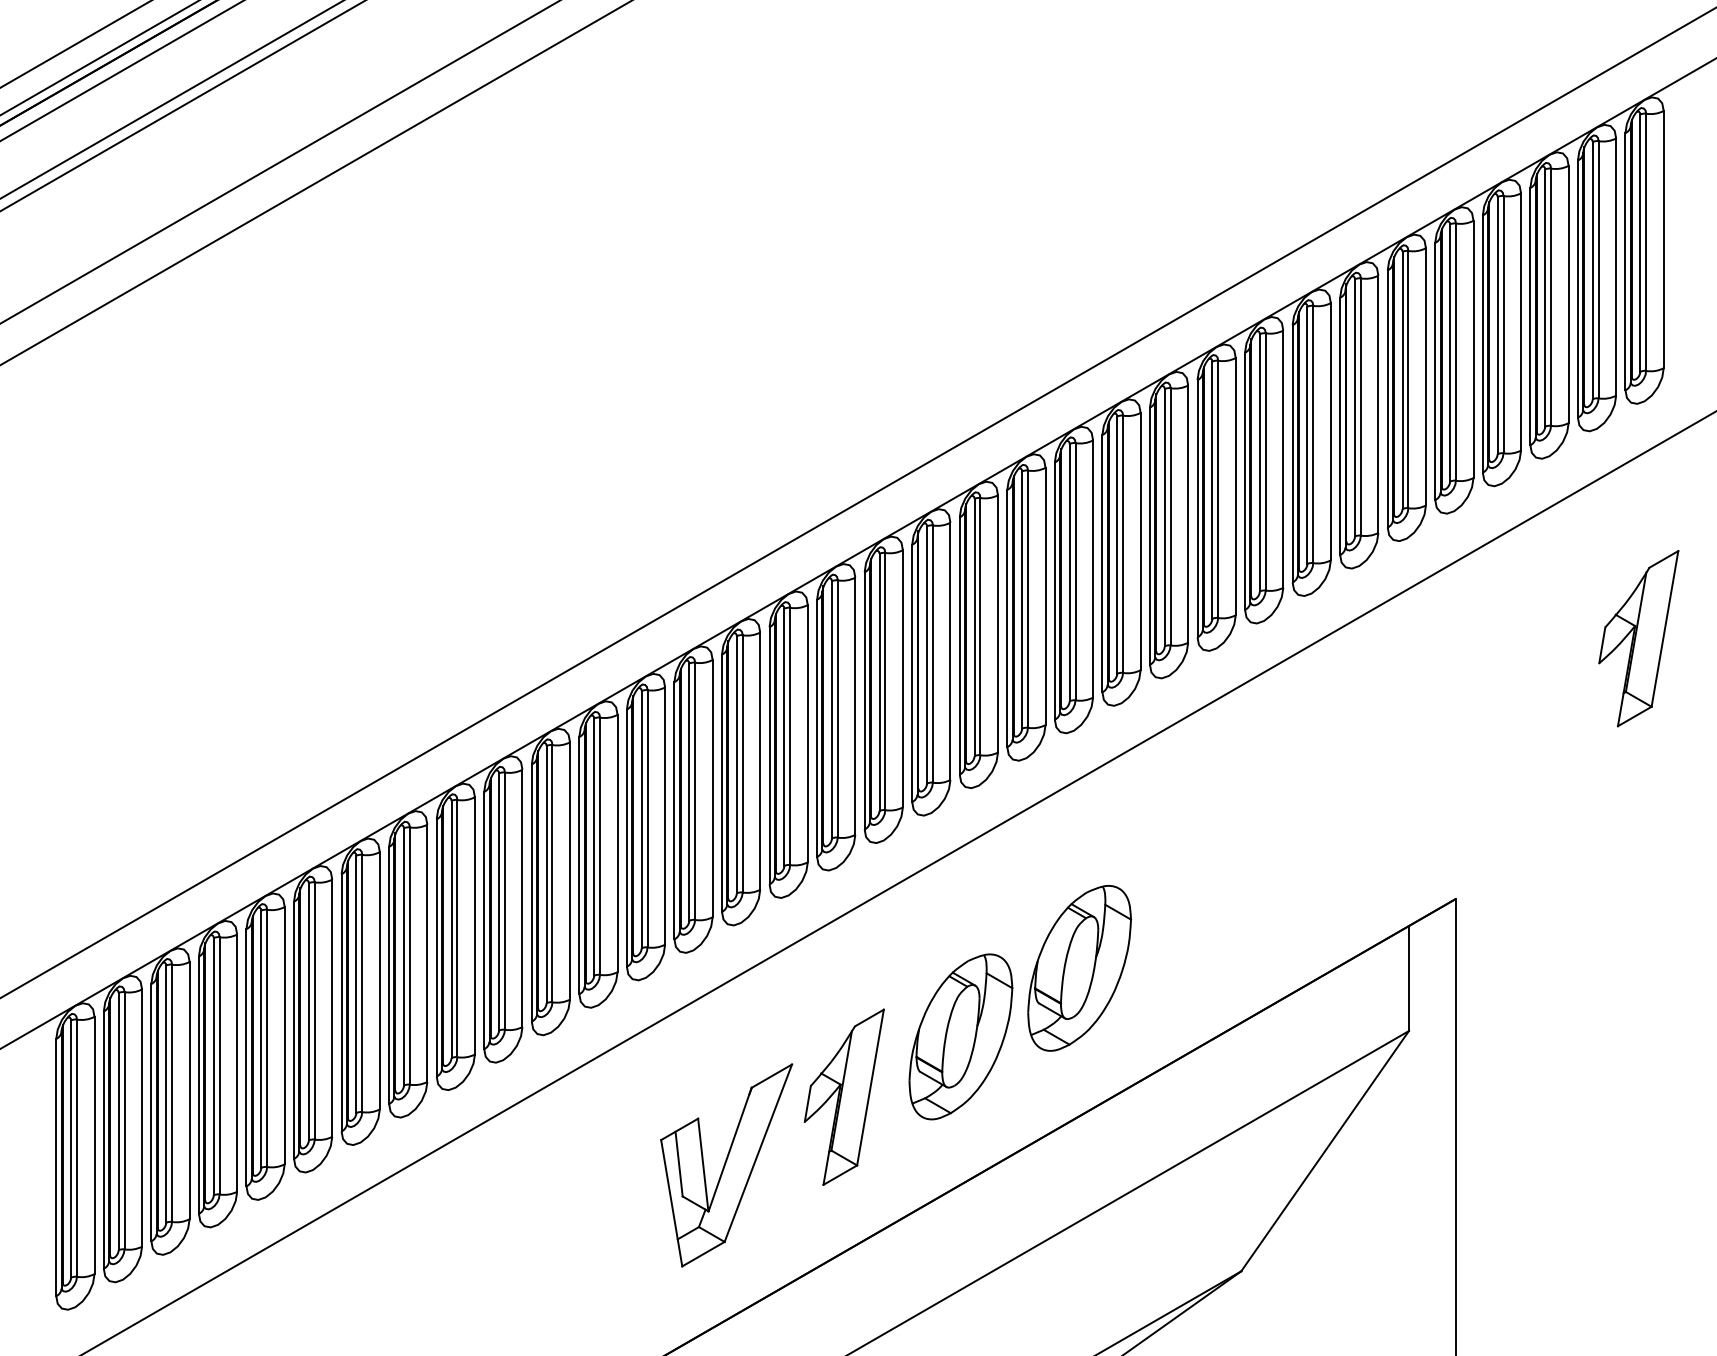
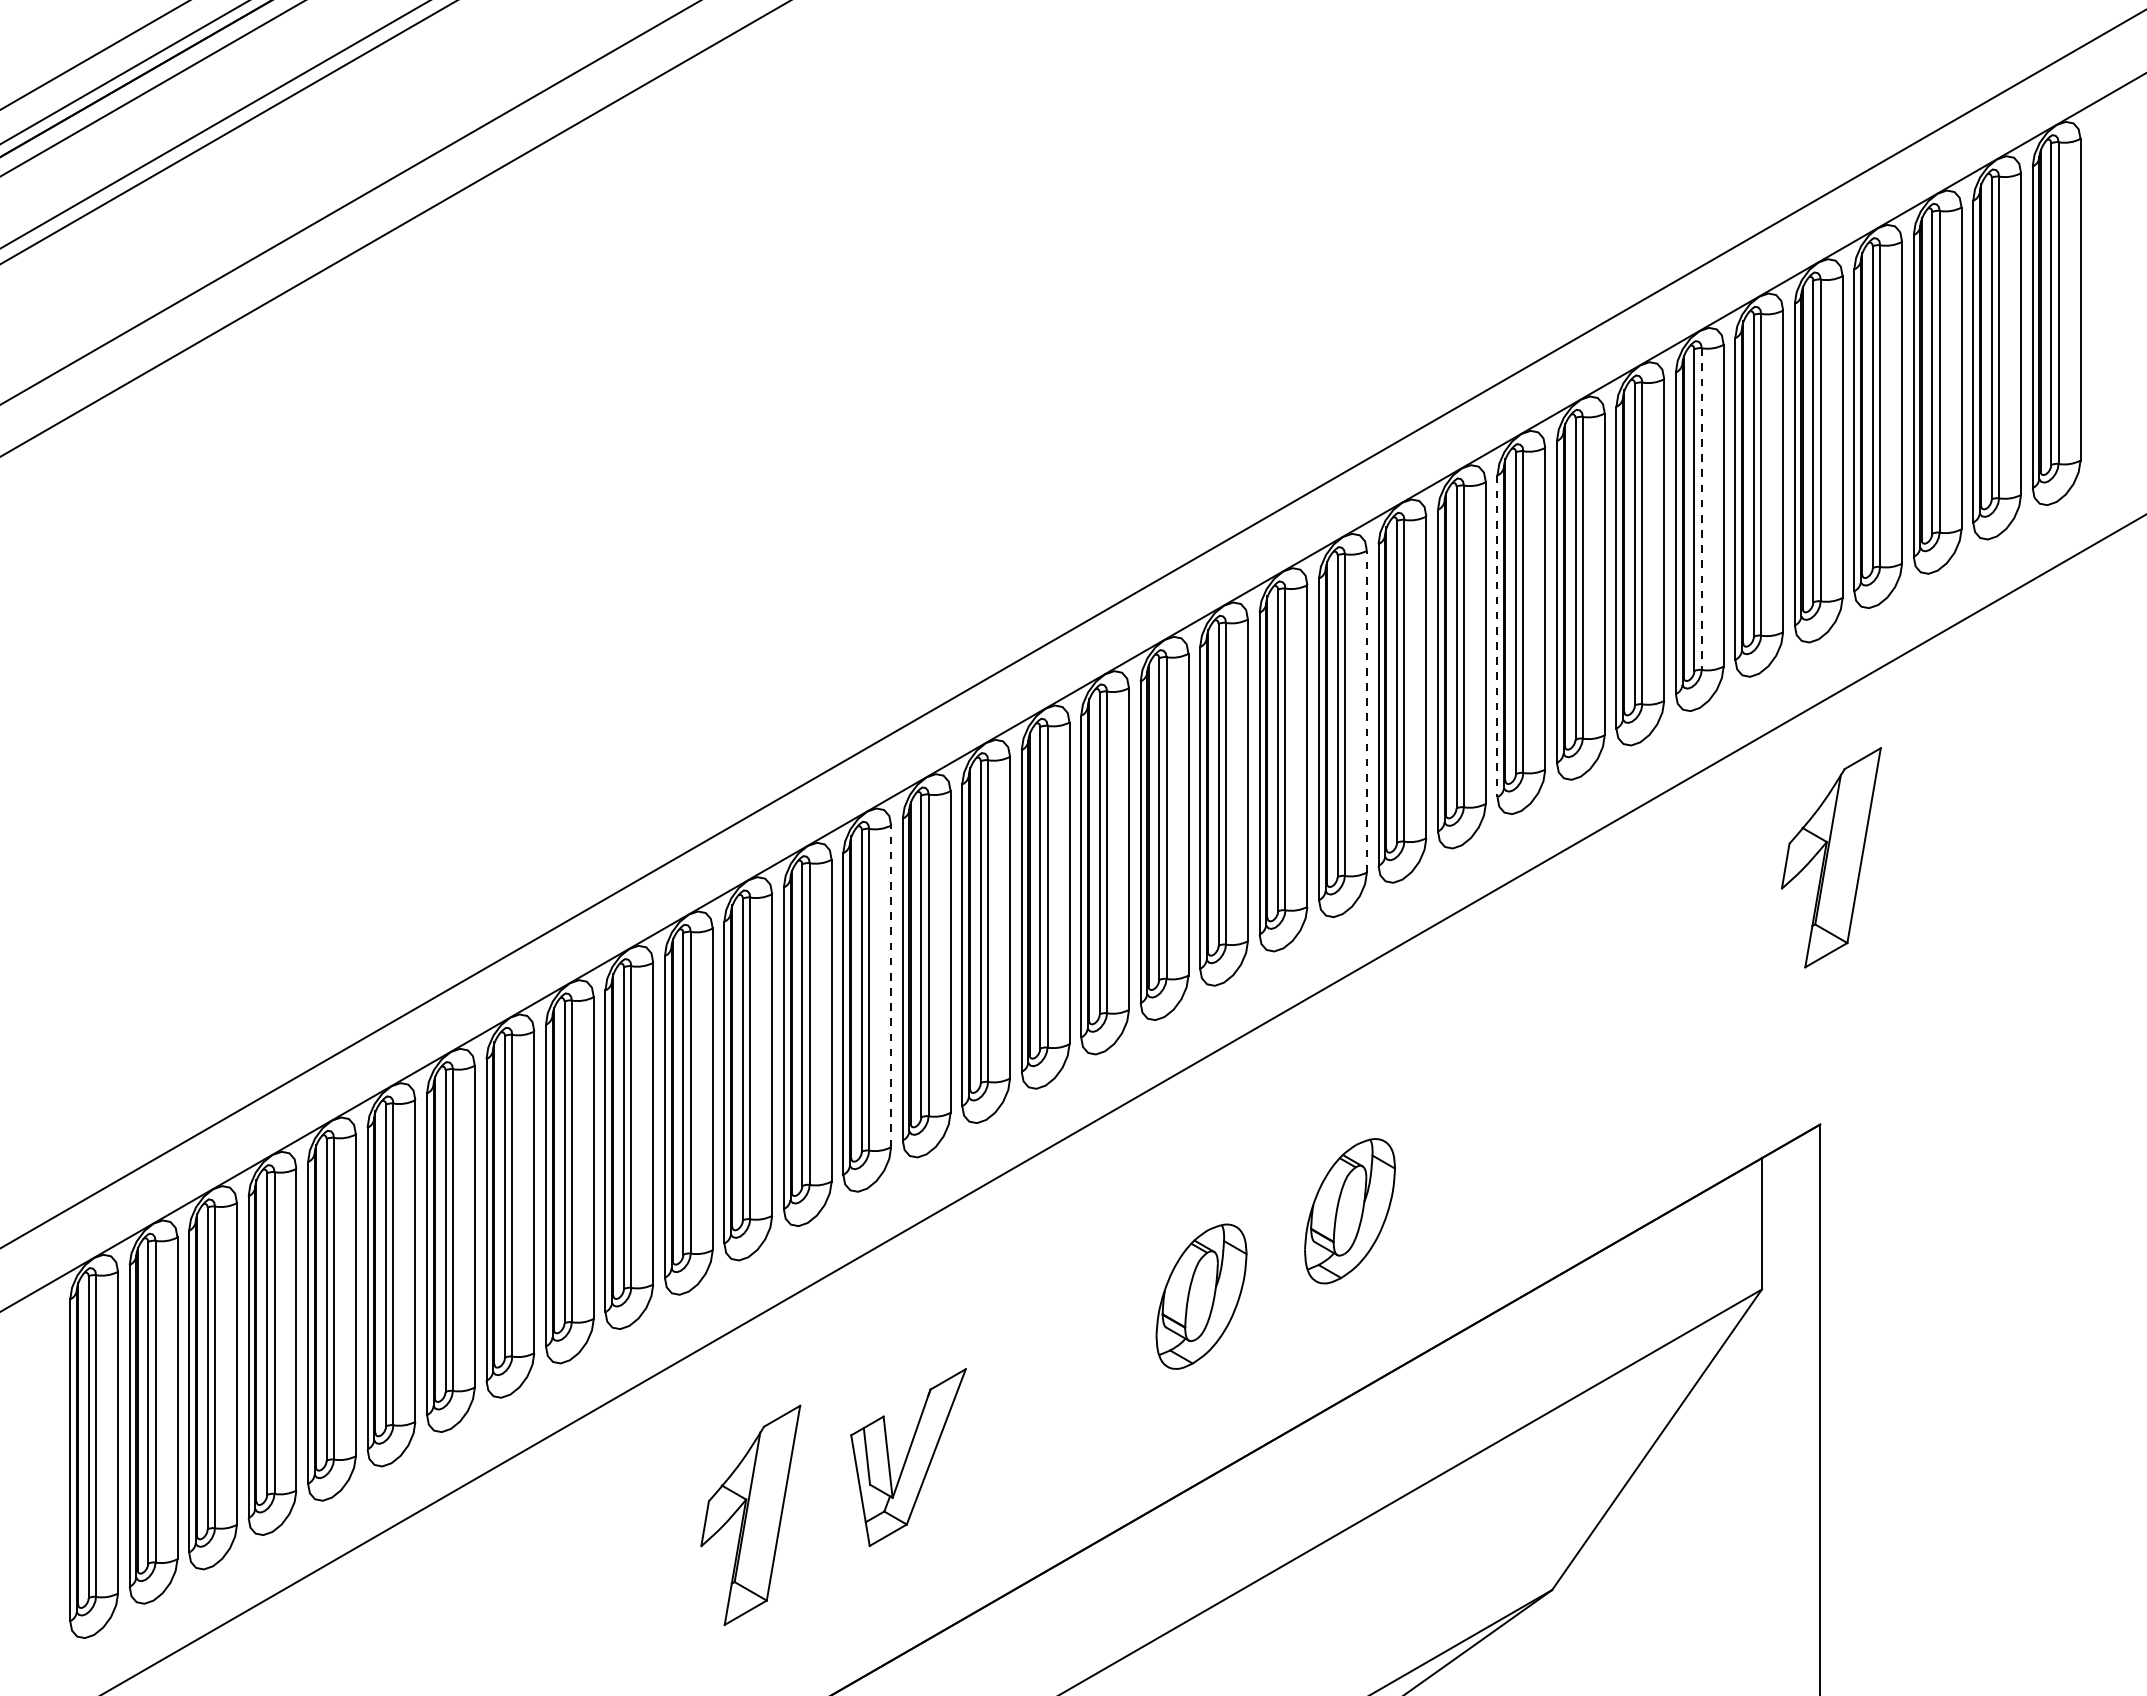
line: (1360, 407) -> (1701, 509), solid -> dashed
line: (1197, 508) -> (1497, 636), solid -> dashed
line: (1092, 568) -> (1366, 711), solid -> dashed
part: (1638, 638) -> (1831, 857), moved
line: (712, 788) -> (891, 986), solid -> dashed
part: (1079, 968) -> (1349, 1211), size x0.7
part: (960, 1036) -> (1201, 1296), size x0.7
part: (844, 1096) -> (750, 1514), moved
part: (726, 1165) -> (908, 1457), size x0.7

